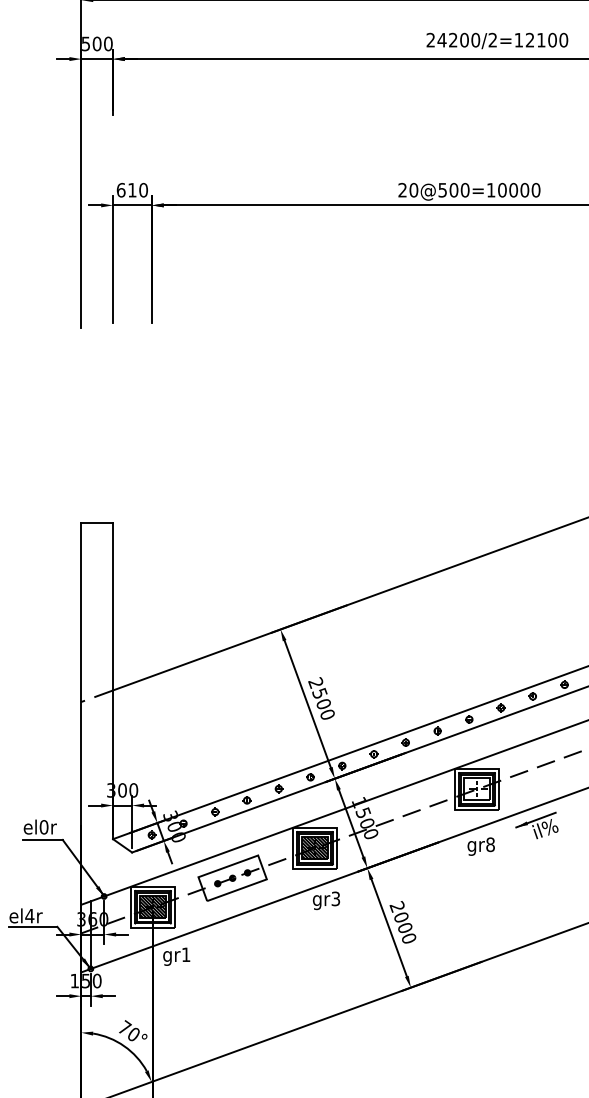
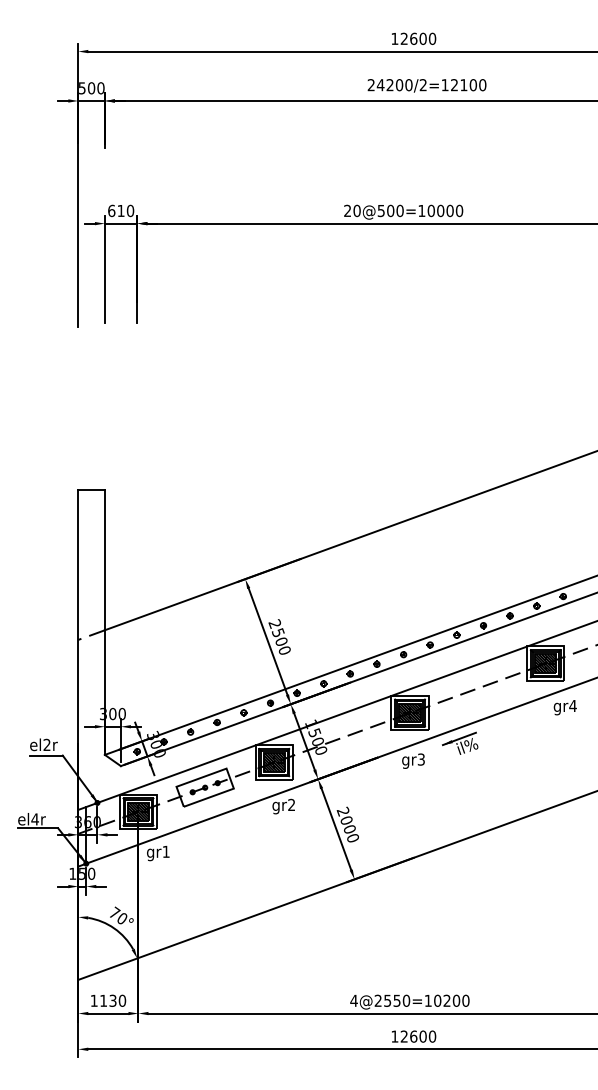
hatch: (476, 788) -> (409, 712), added
text: (43, 827) -> (46, 745), el0r -> el2r
text: (489, 844) -> (420, 759), gr8 -> gr3
text: (335, 899) -> (291, 805), gr3 -> gr2

